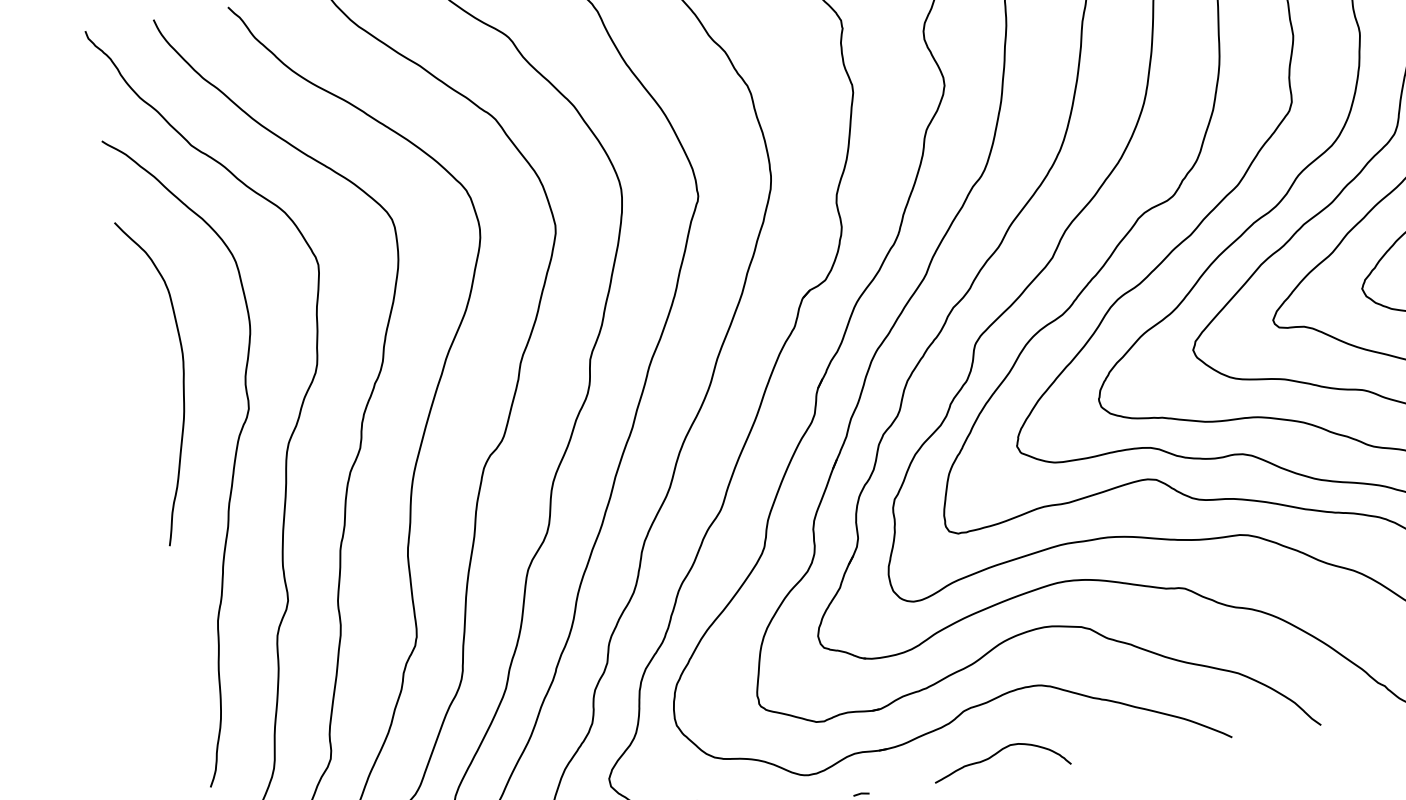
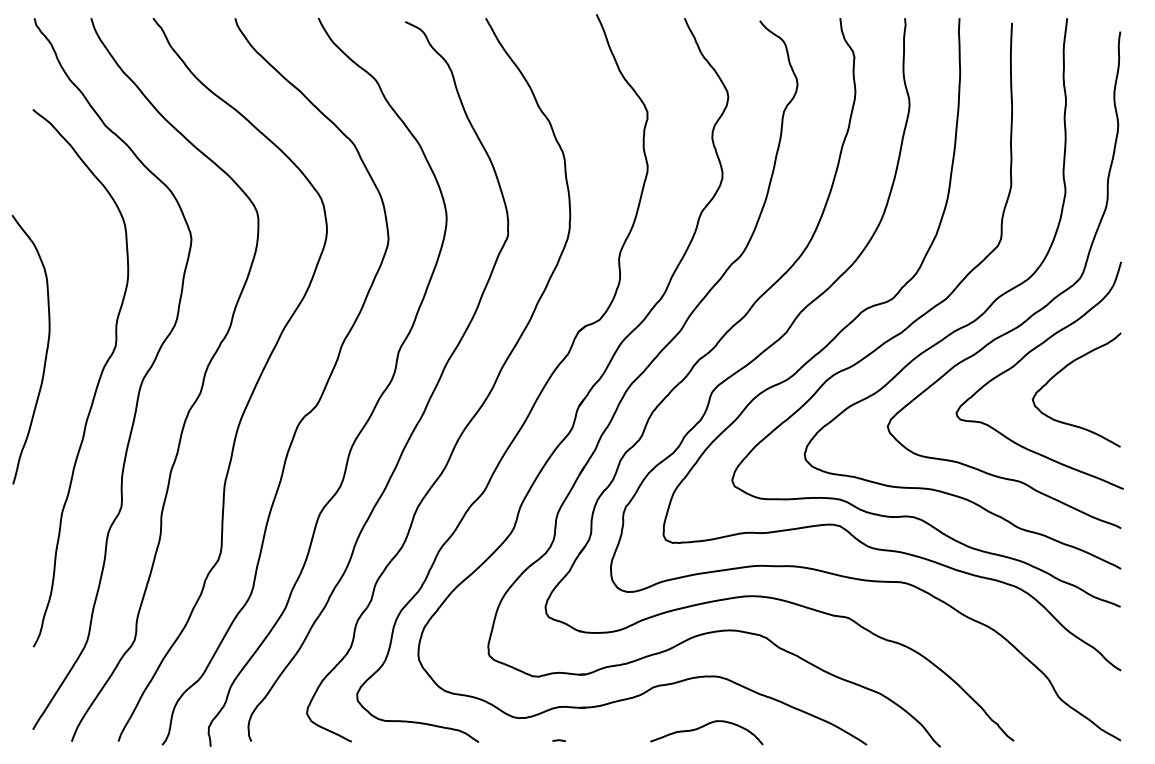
curve: (182, 381) -> (45, 352), moved
curve: (996, 755) -> (703, 727), moved

